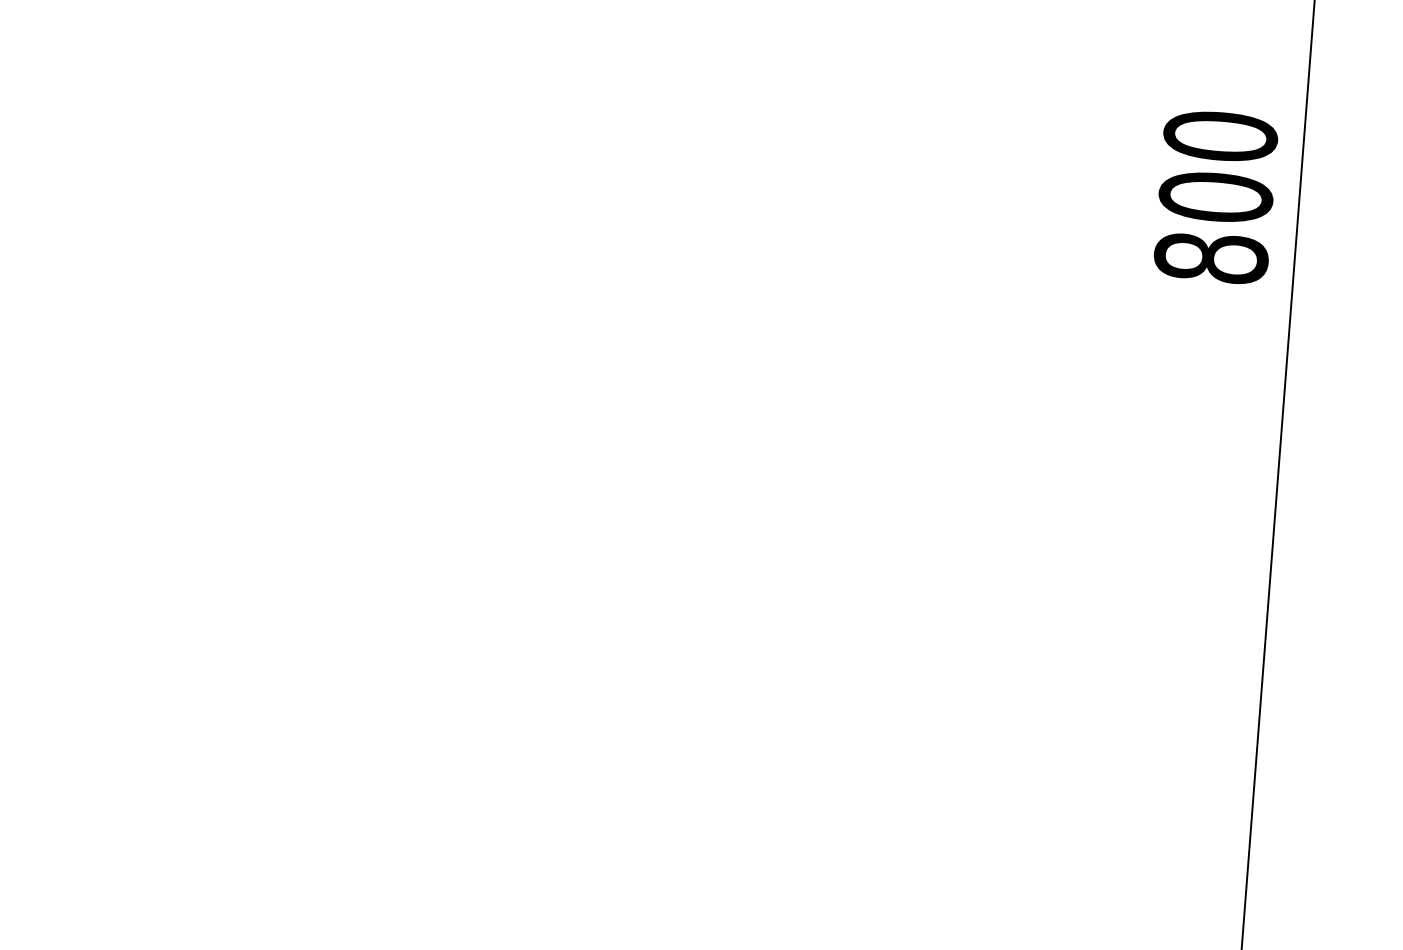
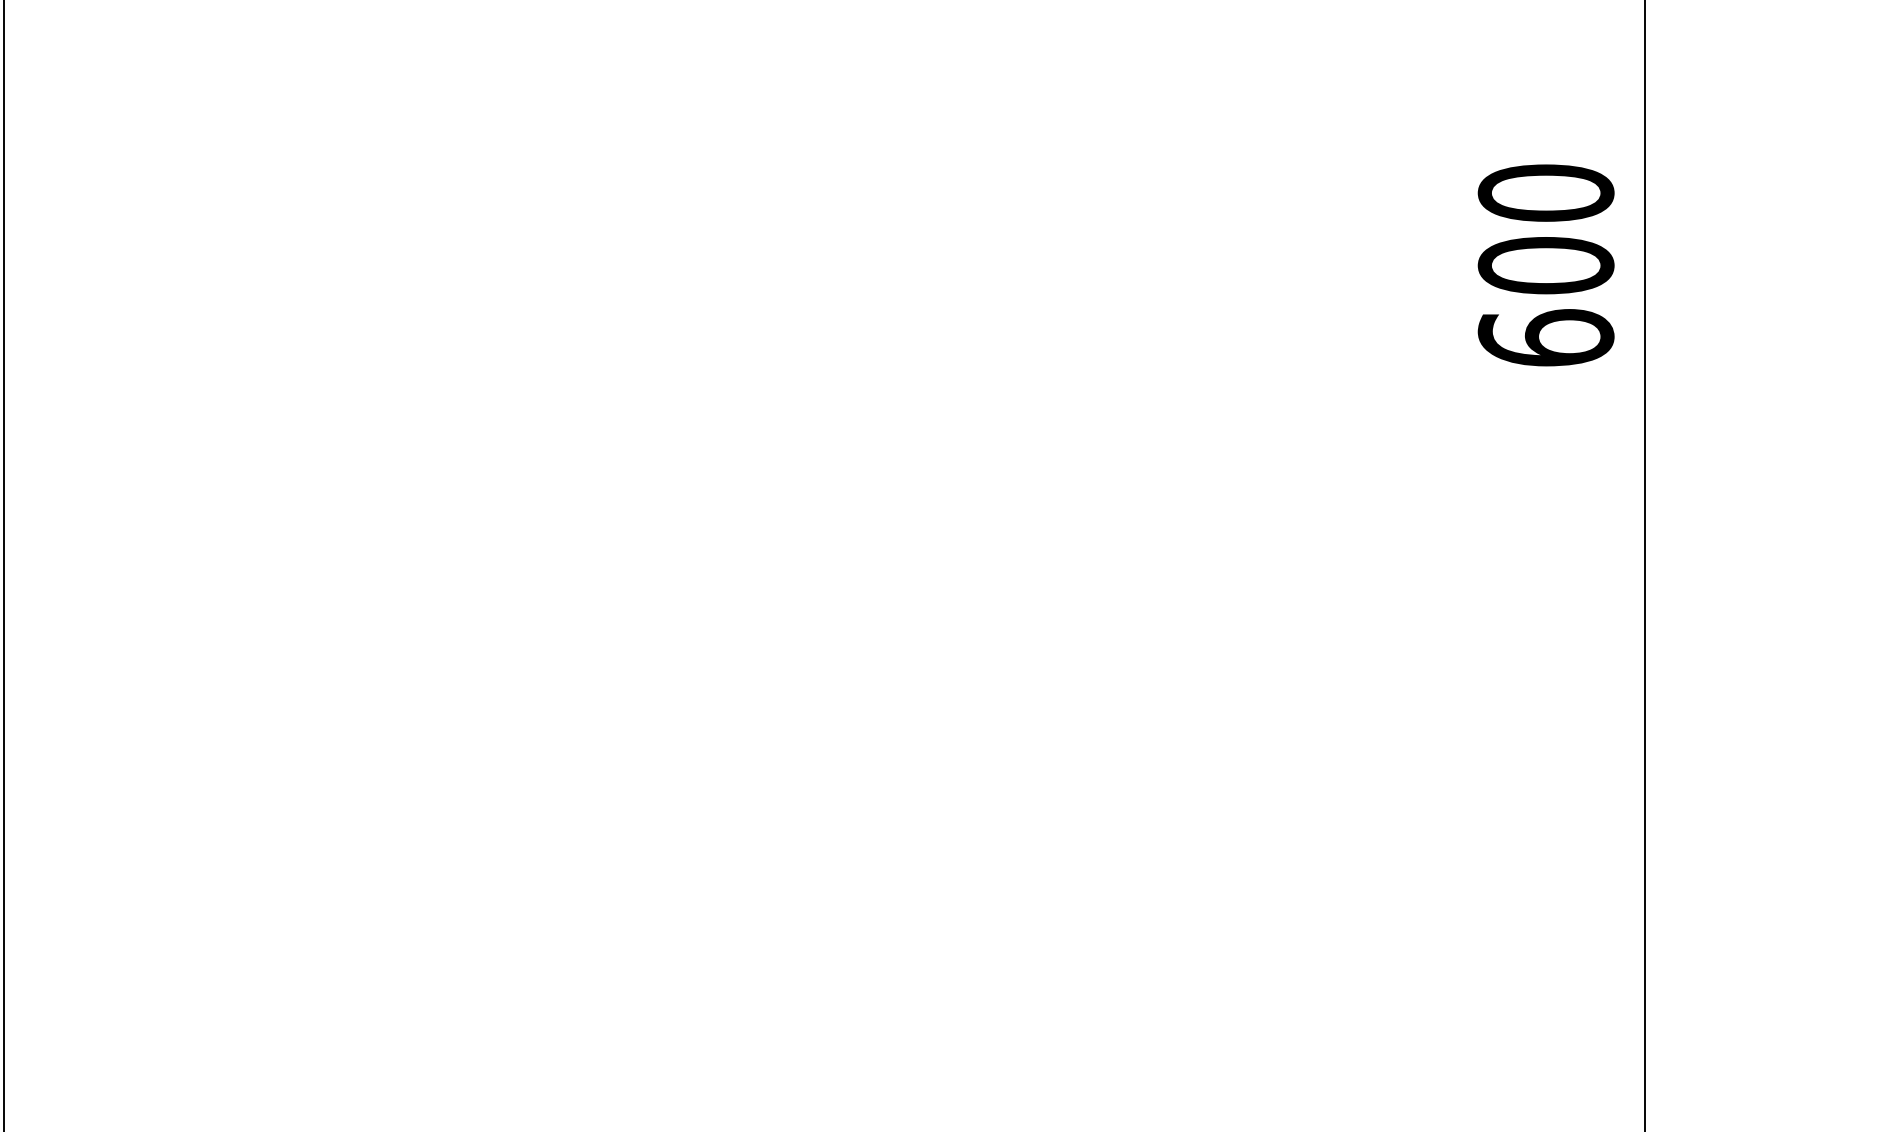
text: (1210, 257) -> (1545, 337), 800 -> 600

